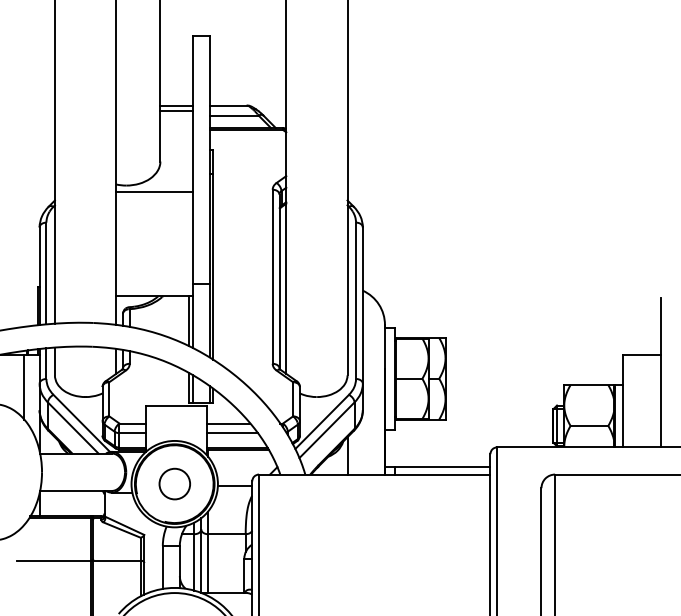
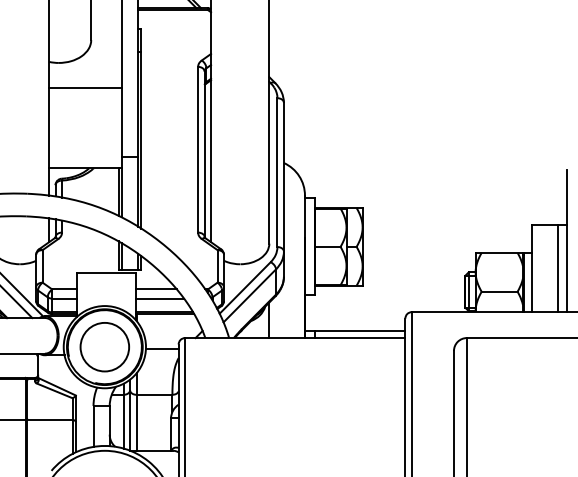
line: (154, 192) -> (85, 88), moved
line: (650, 401) -> (557, 268), added
circle: (174, 483) -> (104, 346), size x1.67

